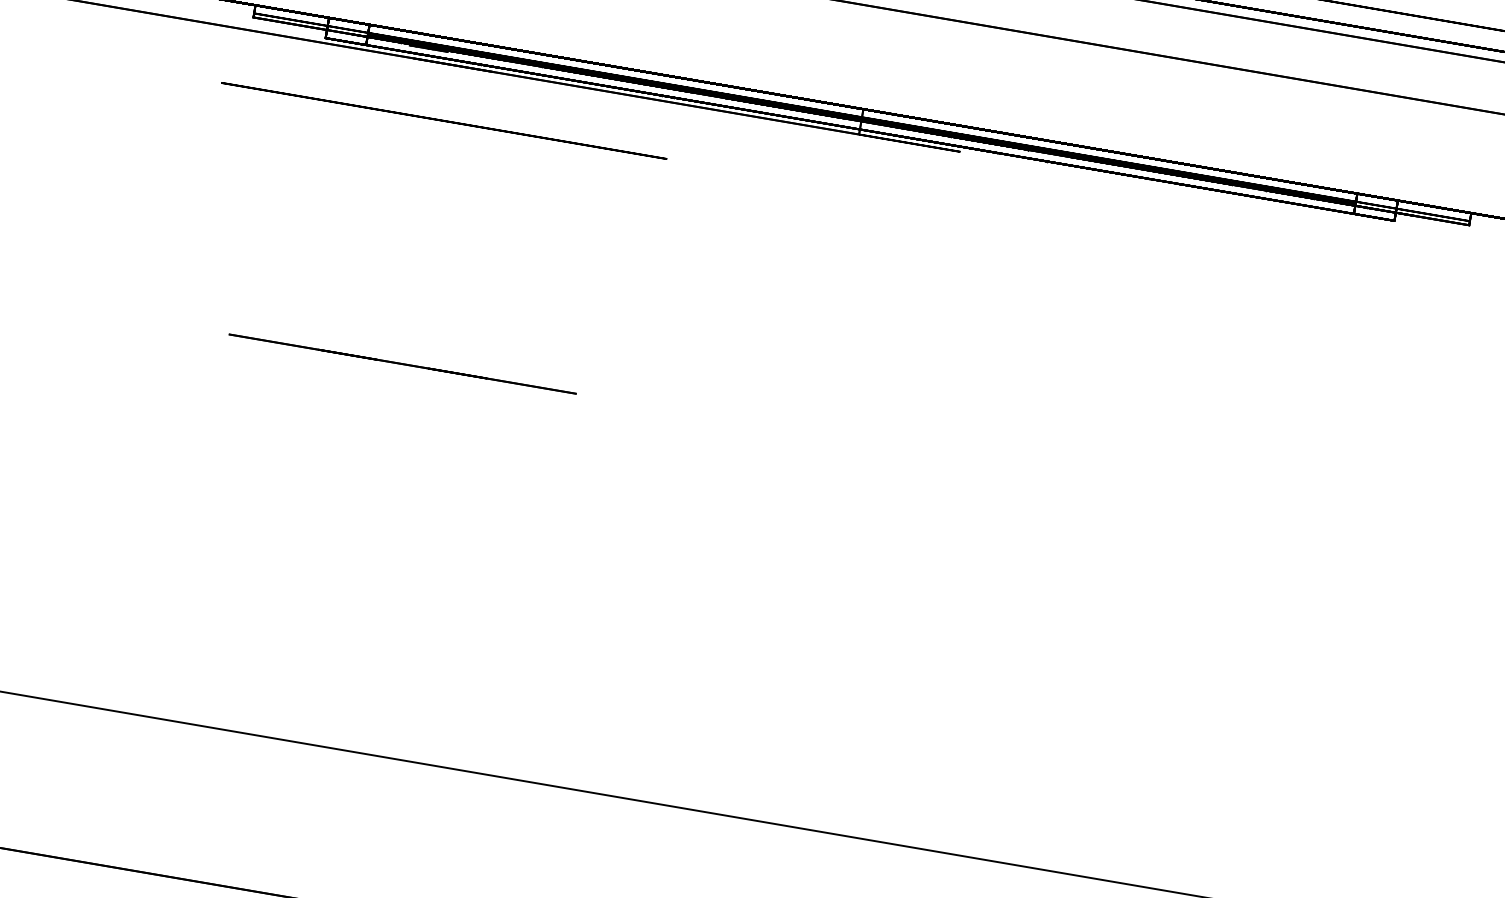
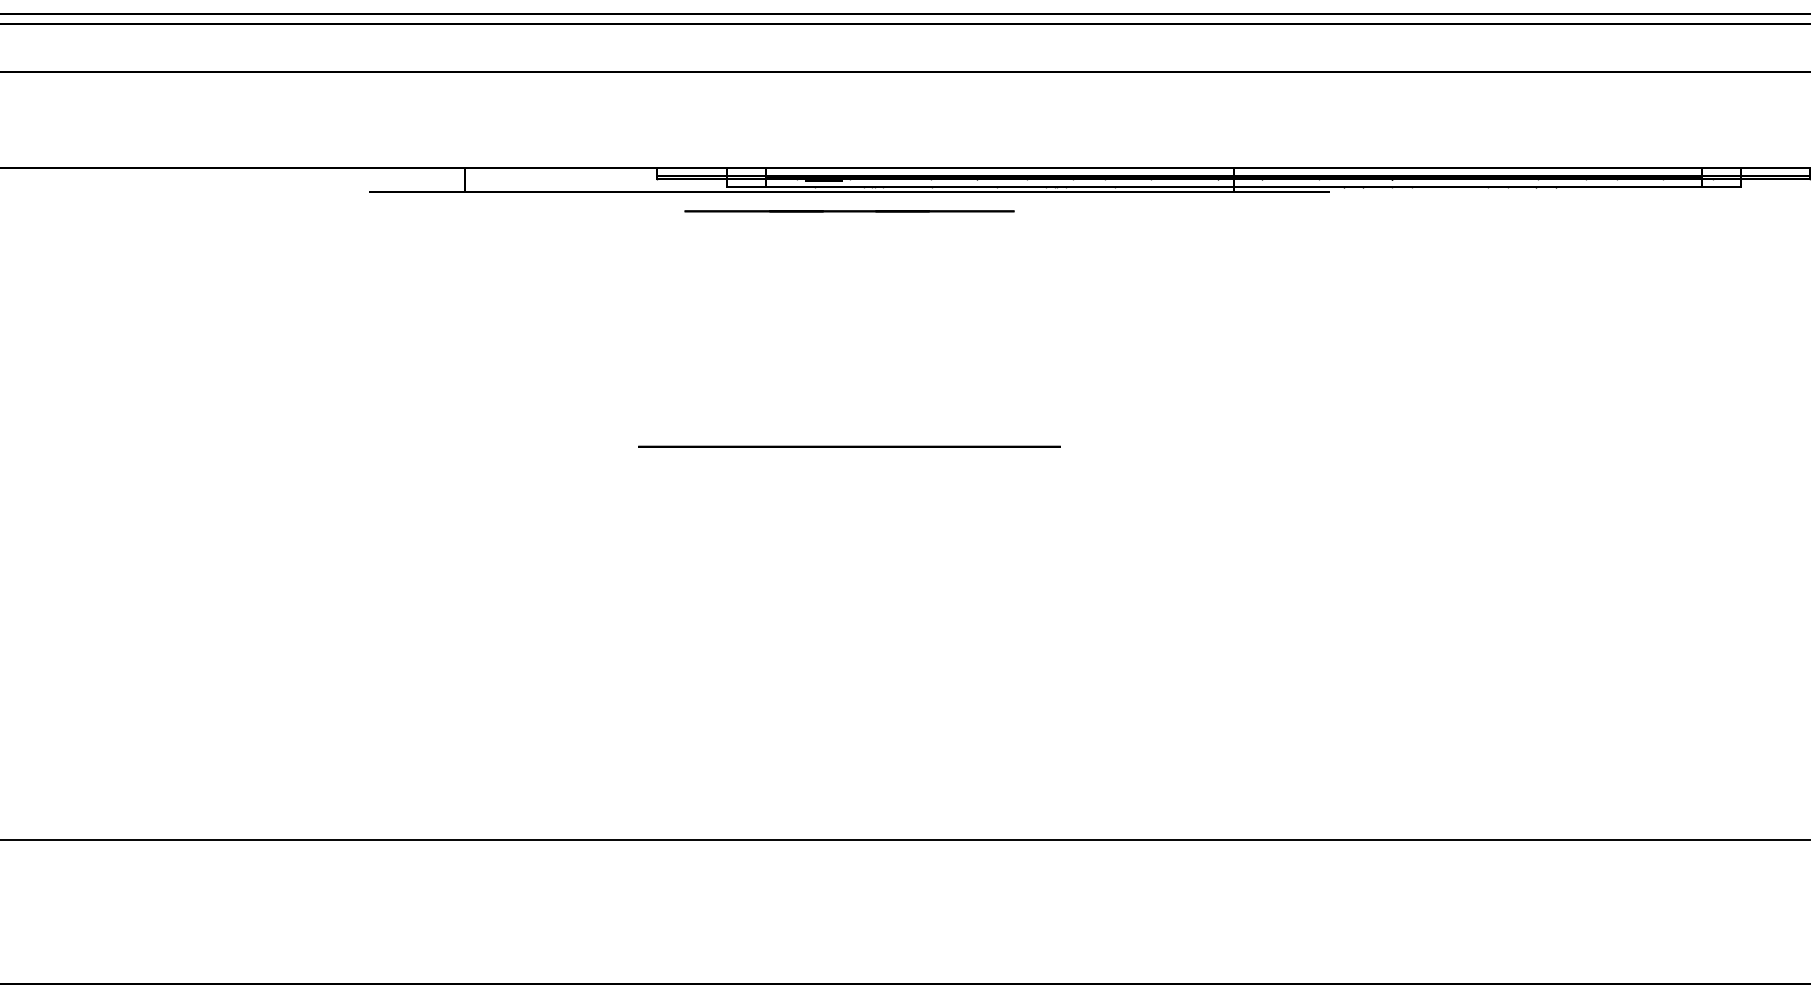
circle: (444, 120) -> (849, 446), moved
line: (402, 364) -> (849, 211), moved

